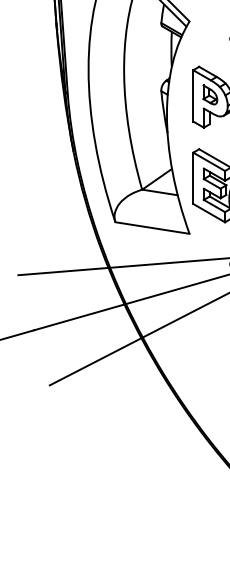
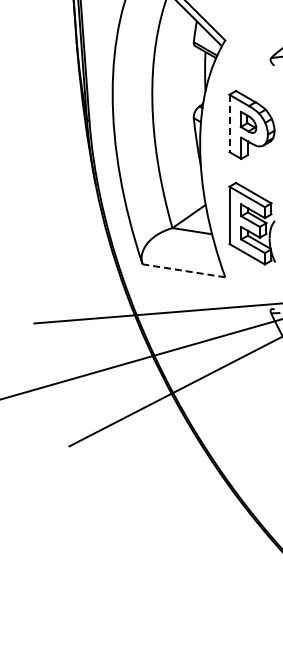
line: (193, 95) -> (229, 123), solid -> dashed
line: (152, 227) -> (183, 270), solid -> dashed

